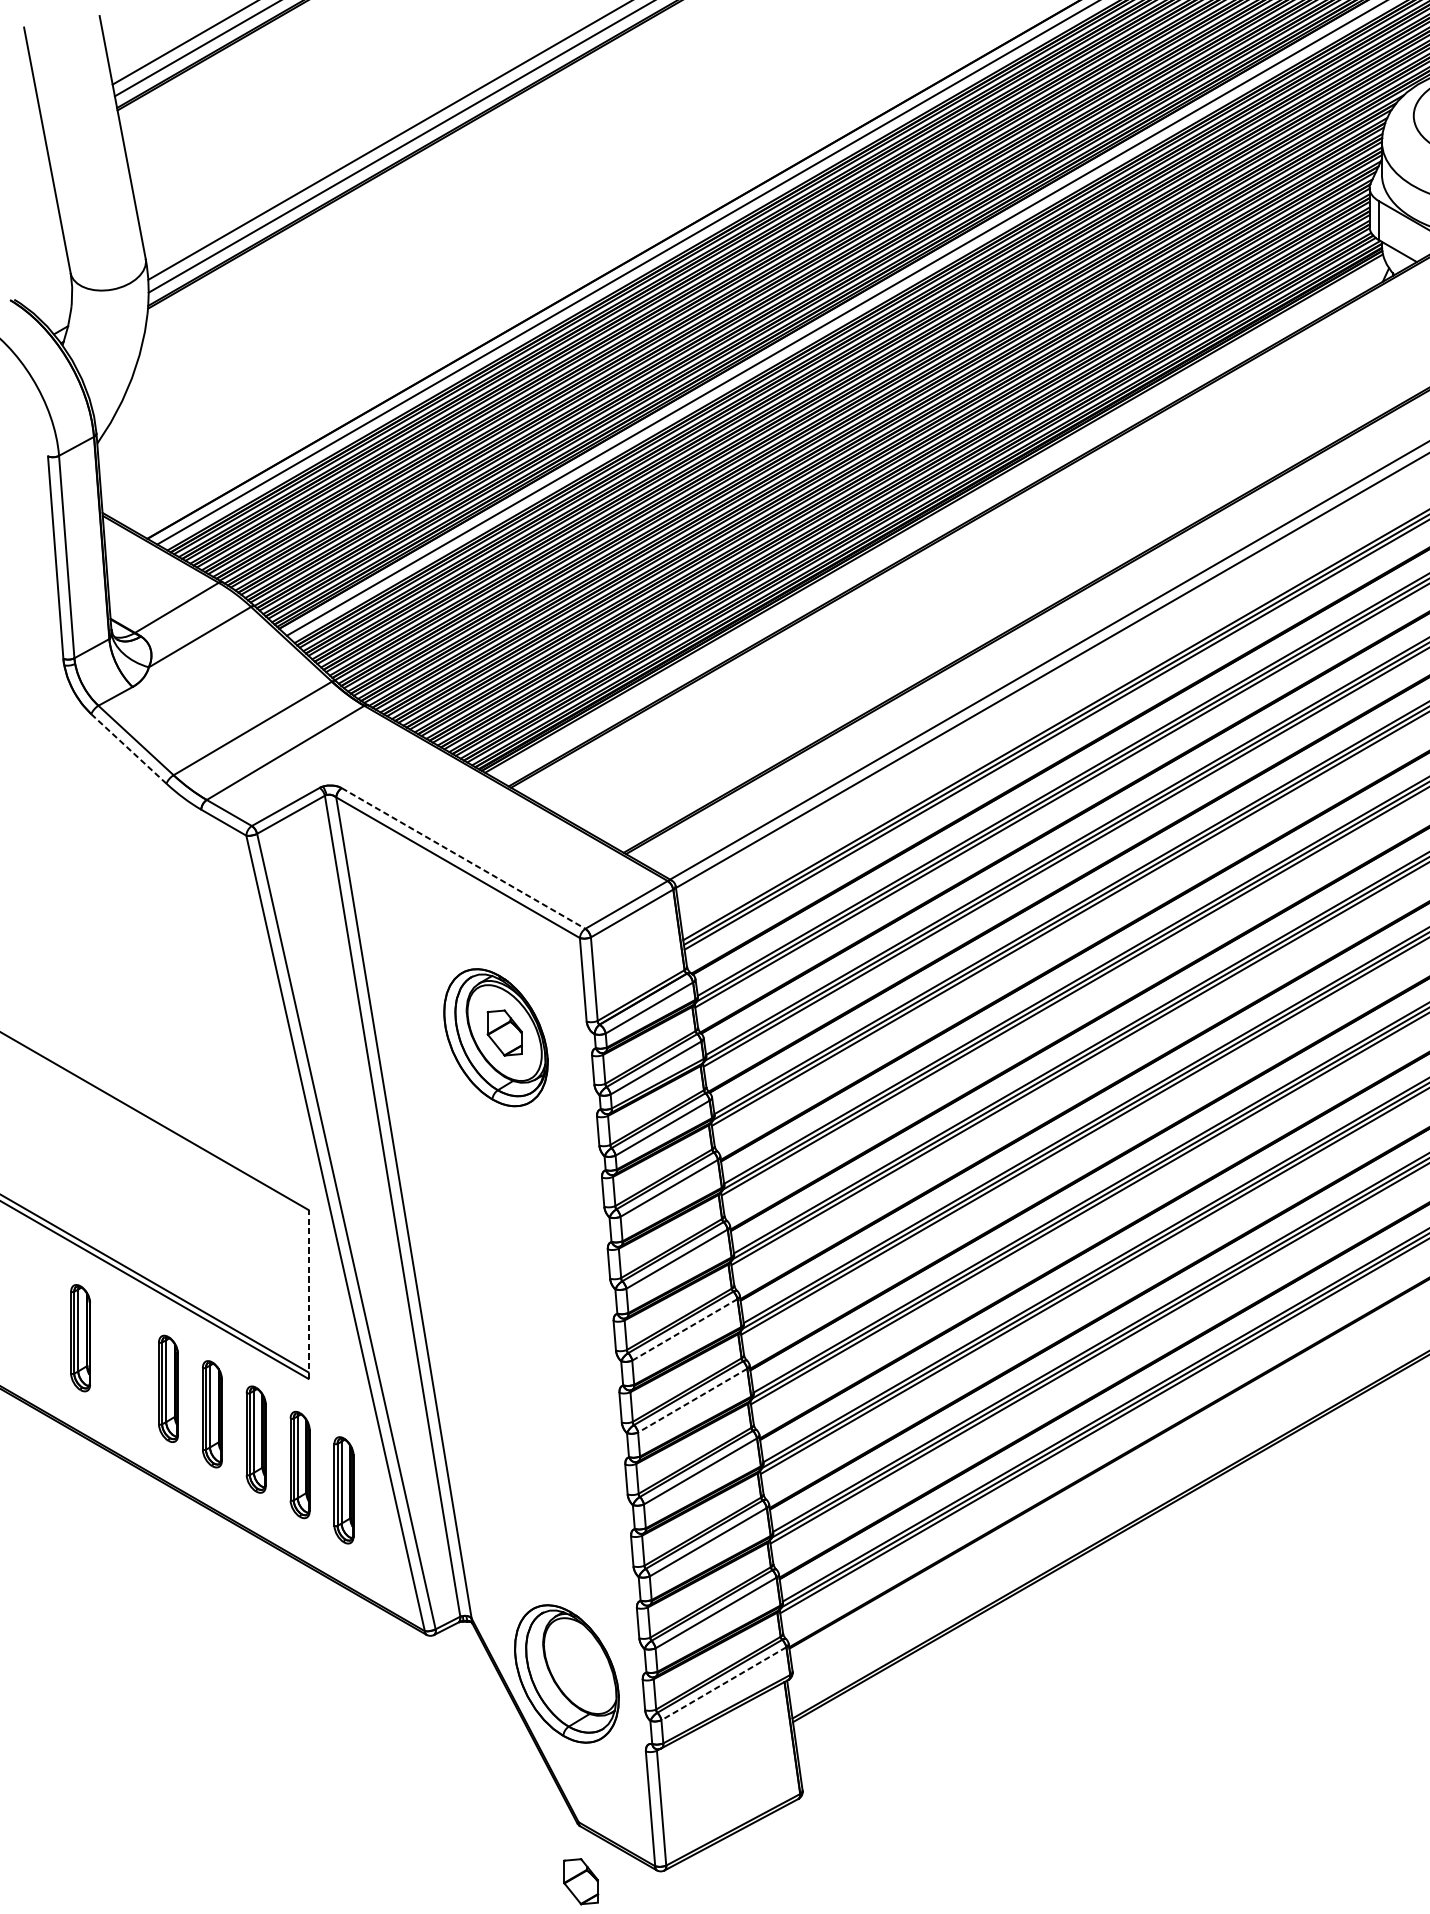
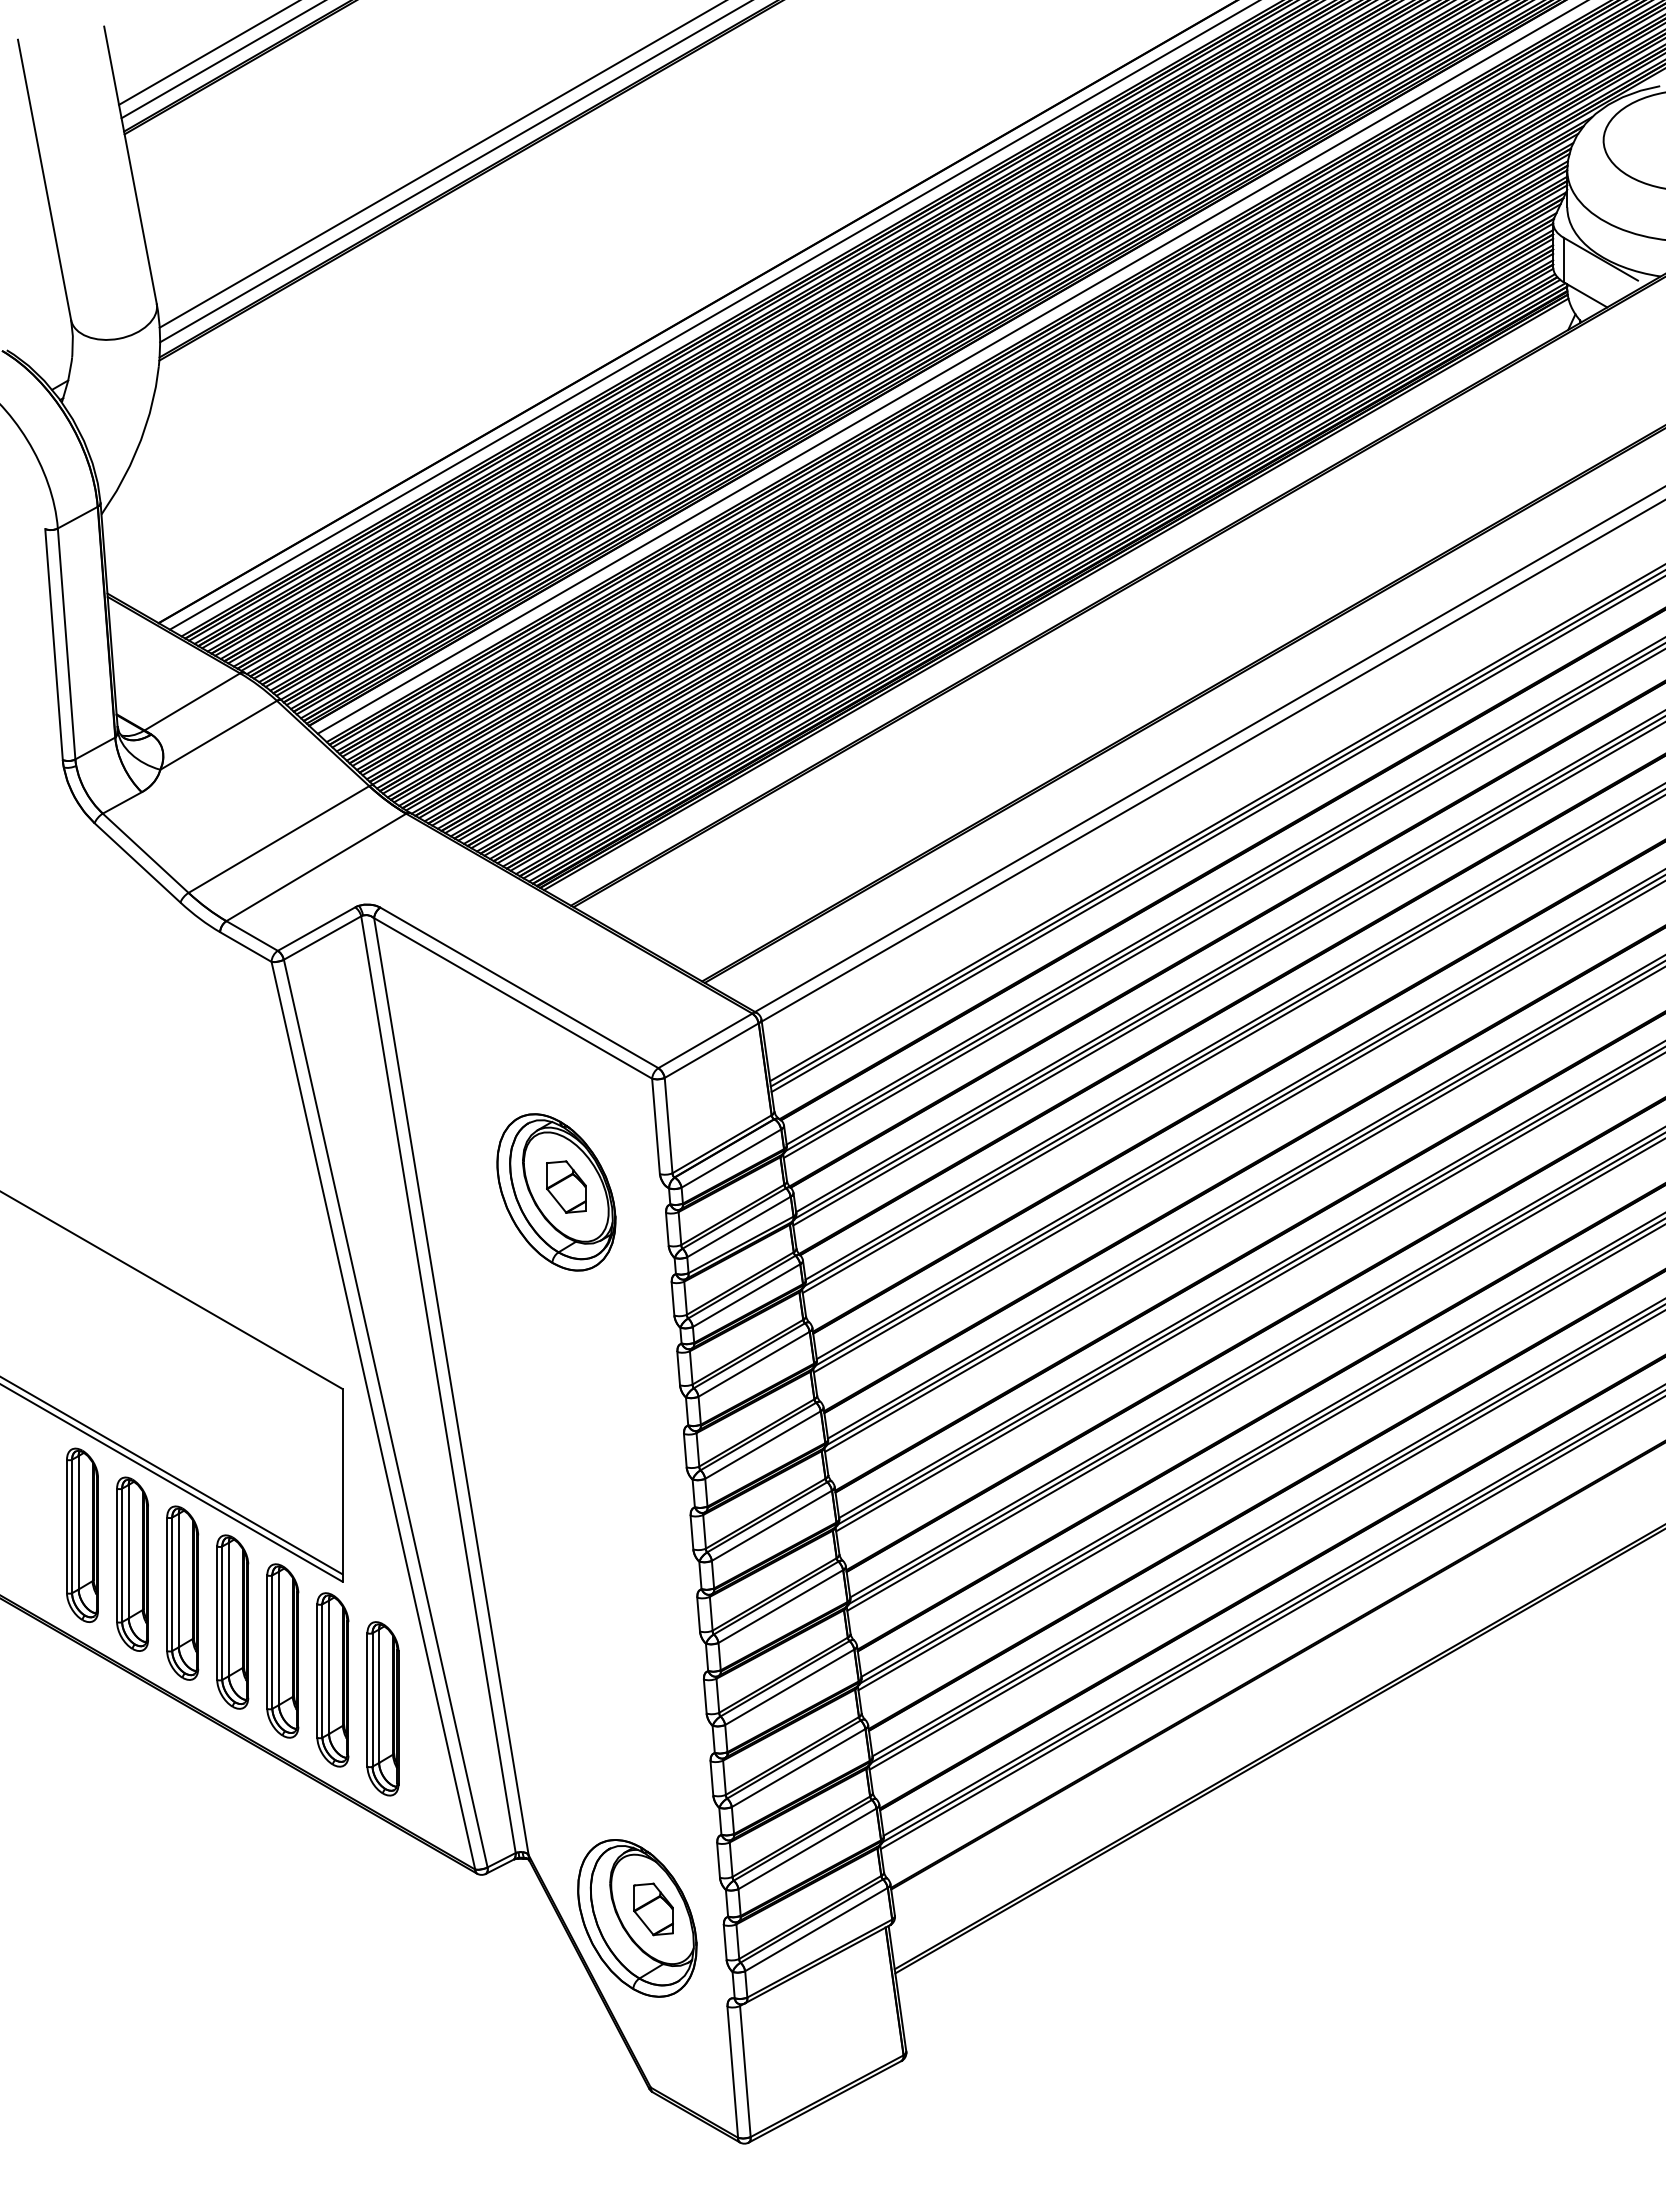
line: (128, 748) -> (137, 862), dashed -> solid
line: (463, 858) -> (519, 987), dashed -> solid
line: (308, 1293) -> (342, 1484), dashed -> solid
line: (684, 1329) -> (771, 1525), dashed -> solid
part: (80, 1337) -> (82, 1534), size x1.43
part: (124, 1362) -> (132, 1563), added
part: (168, 1388) -> (182, 1592), size x1.43
line: (692, 1400) -> (780, 1606), dashed -> solid
part: (212, 1413) -> (232, 1621), size x1.43
part: (255, 1439) -> (282, 1650), size x1.43
part: (299, 1464) -> (332, 1679), size x1.43
part: (343, 1490) -> (382, 1708), size x1.43
line: (723, 1683) -> (816, 1929), dashed -> solid
part: (581, 1881) -> (653, 1909), moved

